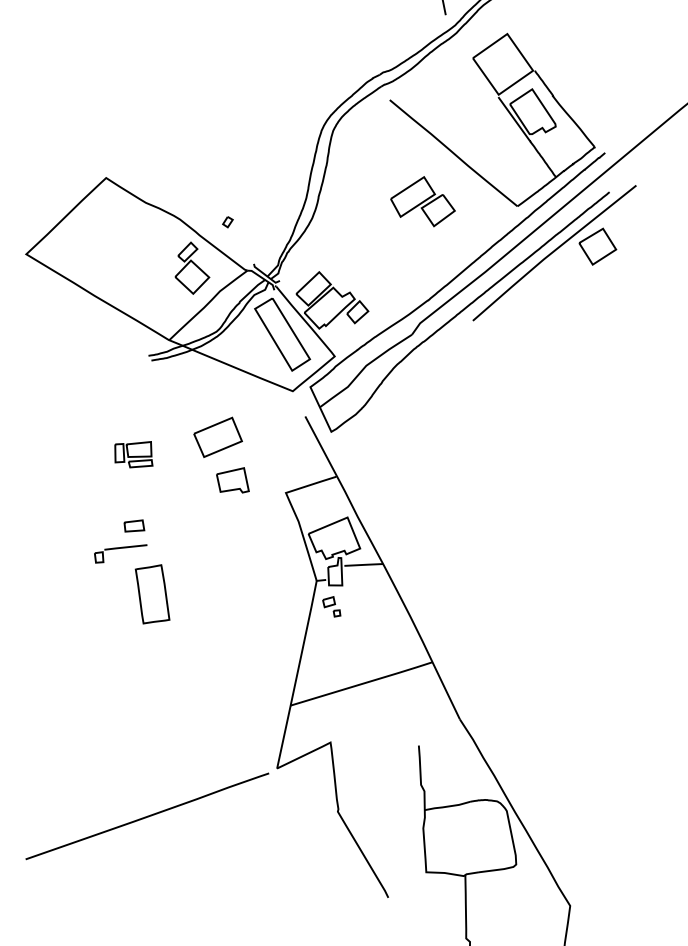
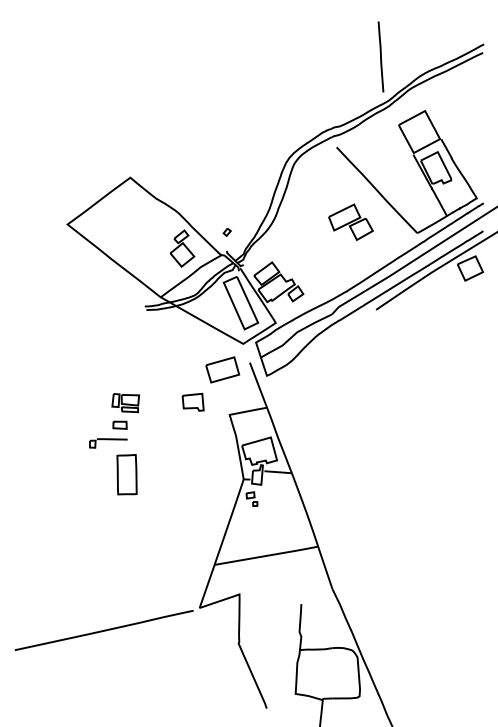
part: (226, 222) -> (226, 232), moved
part: (217, 436) -> (222, 369), moved
part: (133, 455) -> (125, 403), moved

